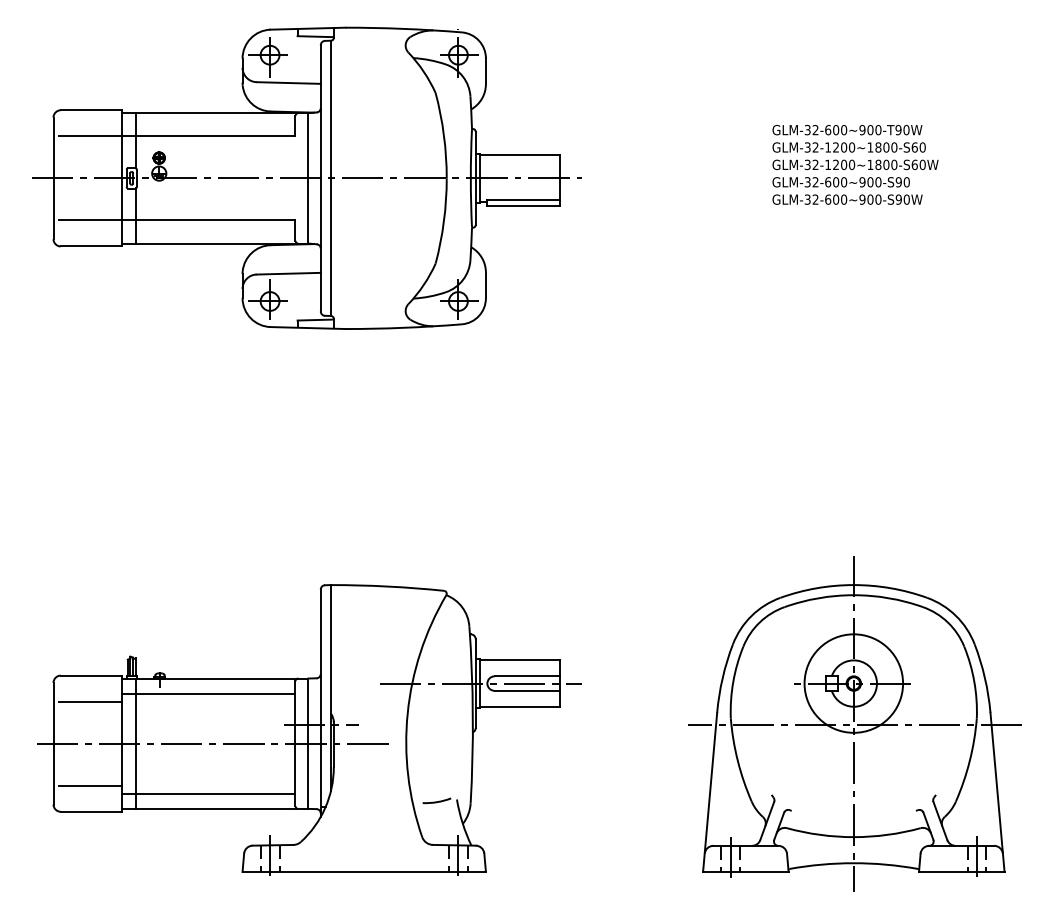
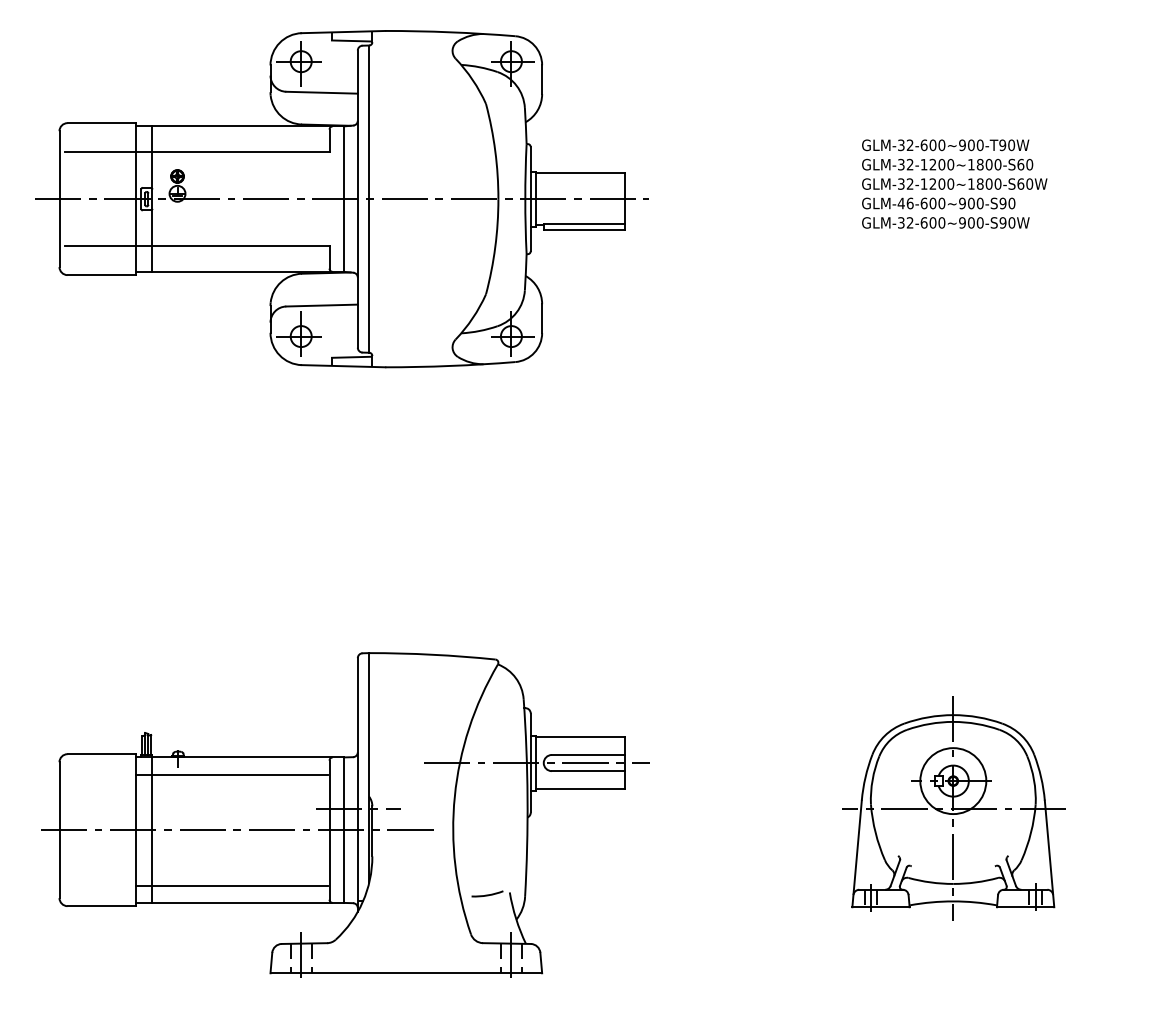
text: (811, 182) -> (905, 203), GLM-32-600~900-S90 -> GLM-46-600~900-S90
line: (90, 701) -> (100, 783), removed
part: (854, 723) -> (953, 807), size x0.6
line: (90, 785) -> (100, 876), removed

